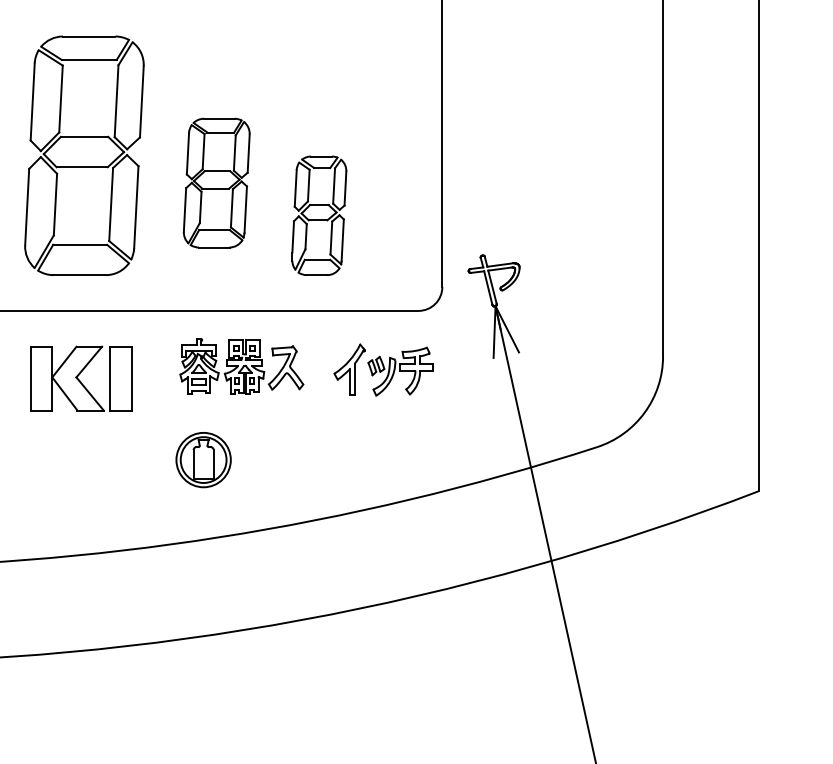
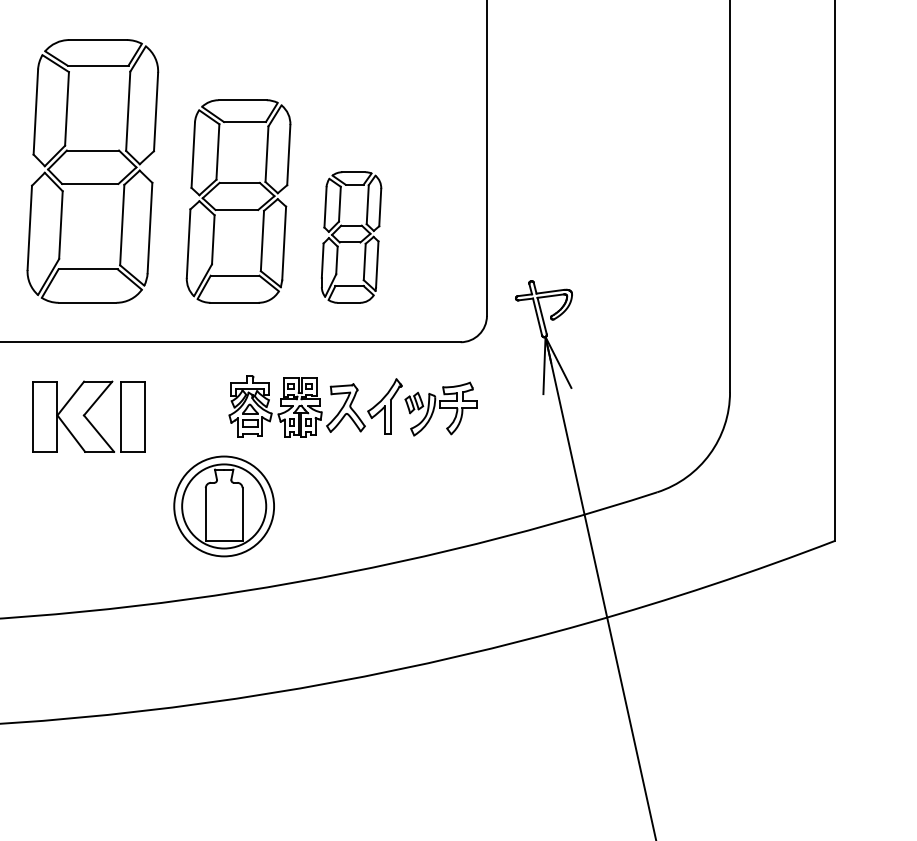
part: (216, 183) -> (238, 201), size x1.43
part: (241, 366) -> (296, 406), moved
part: (203, 460) -> (223, 506), size x1.67

